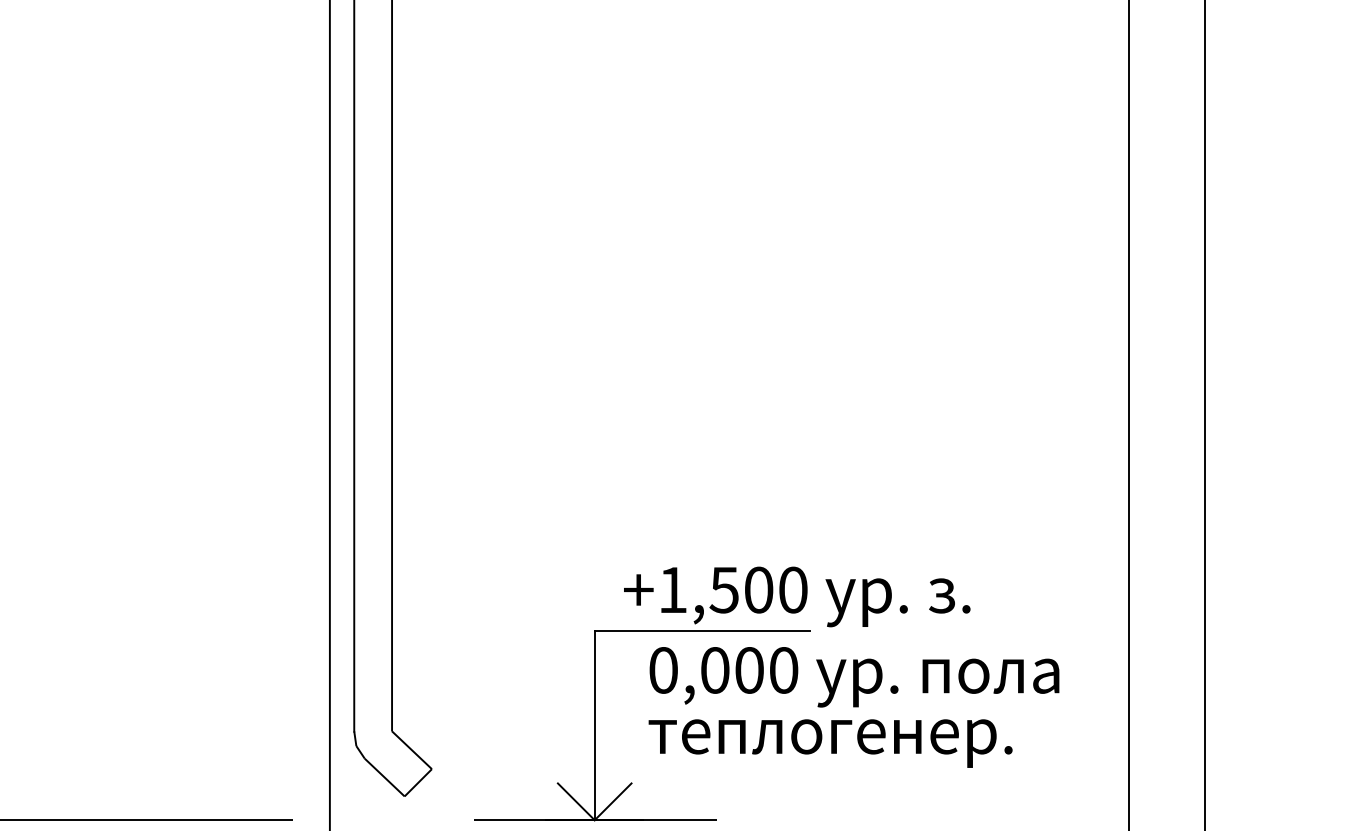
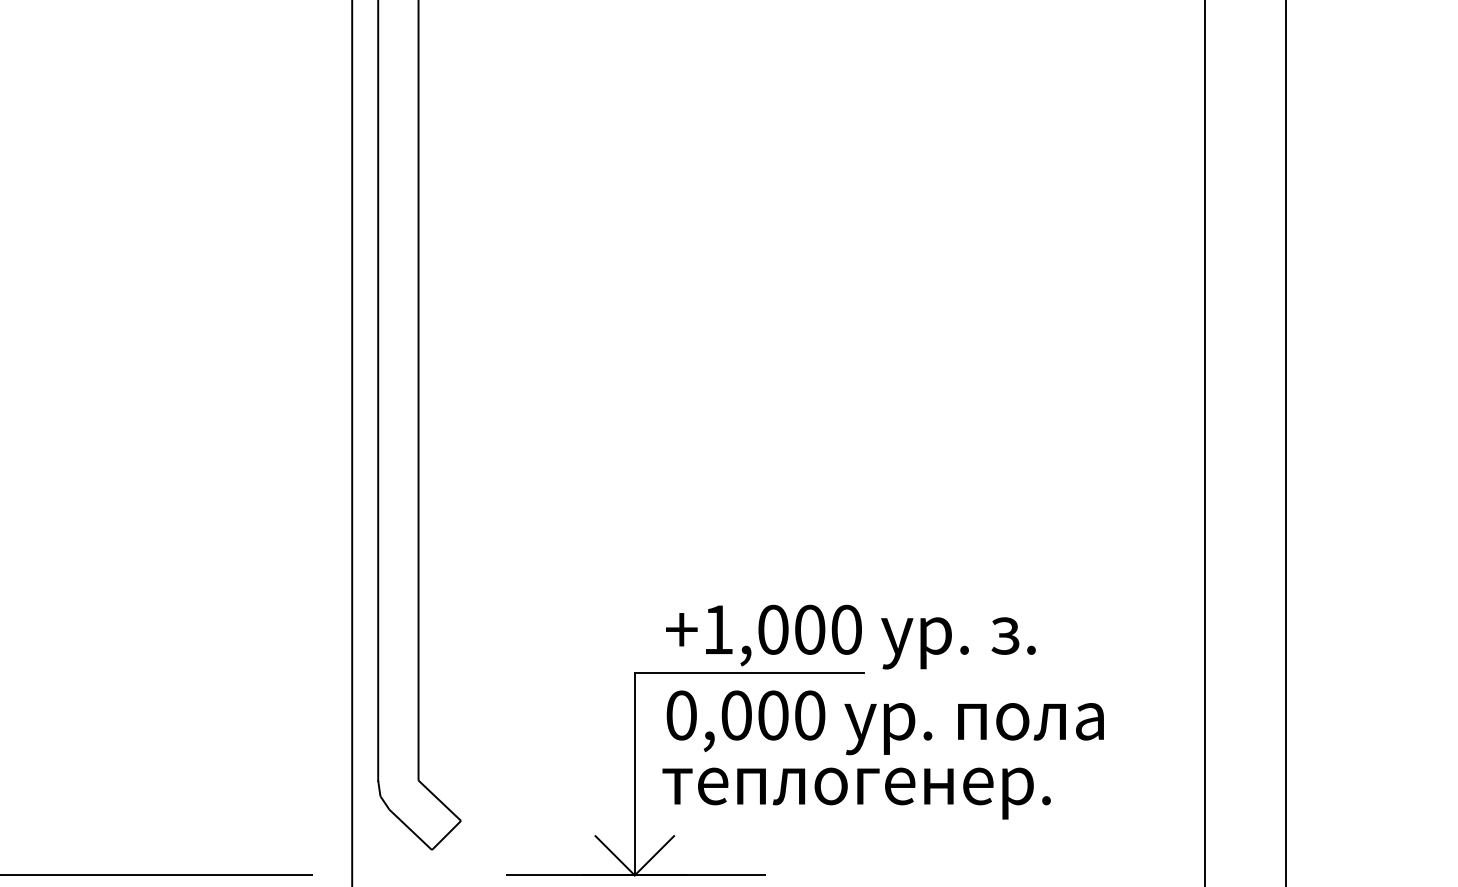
text: (723, 589) -> (772, 629), +1,500 -> +1,000
text: (854, 677) -> (885, 723), moved
text: (830, 743) -> (856, 793), moved

